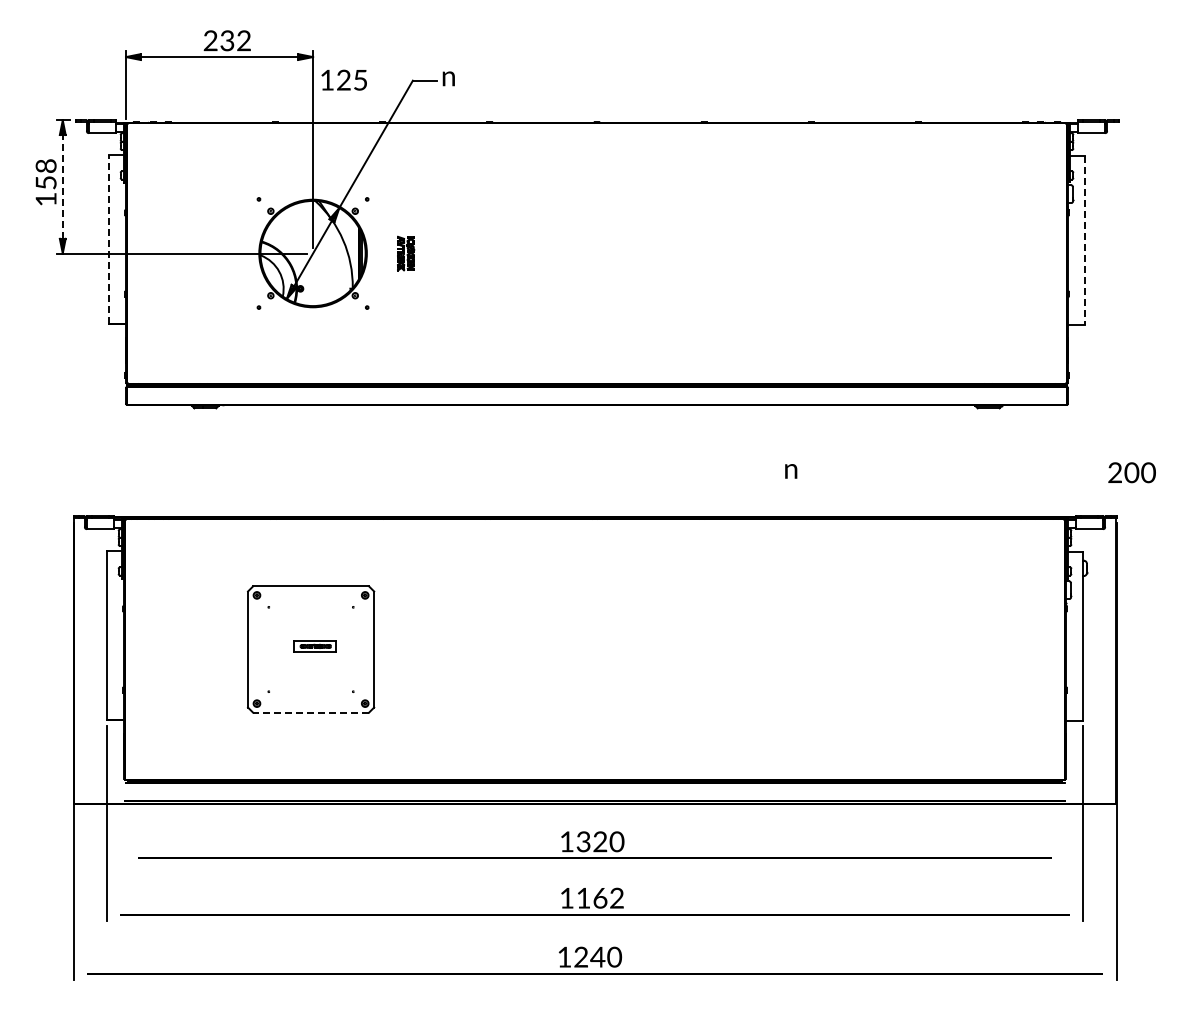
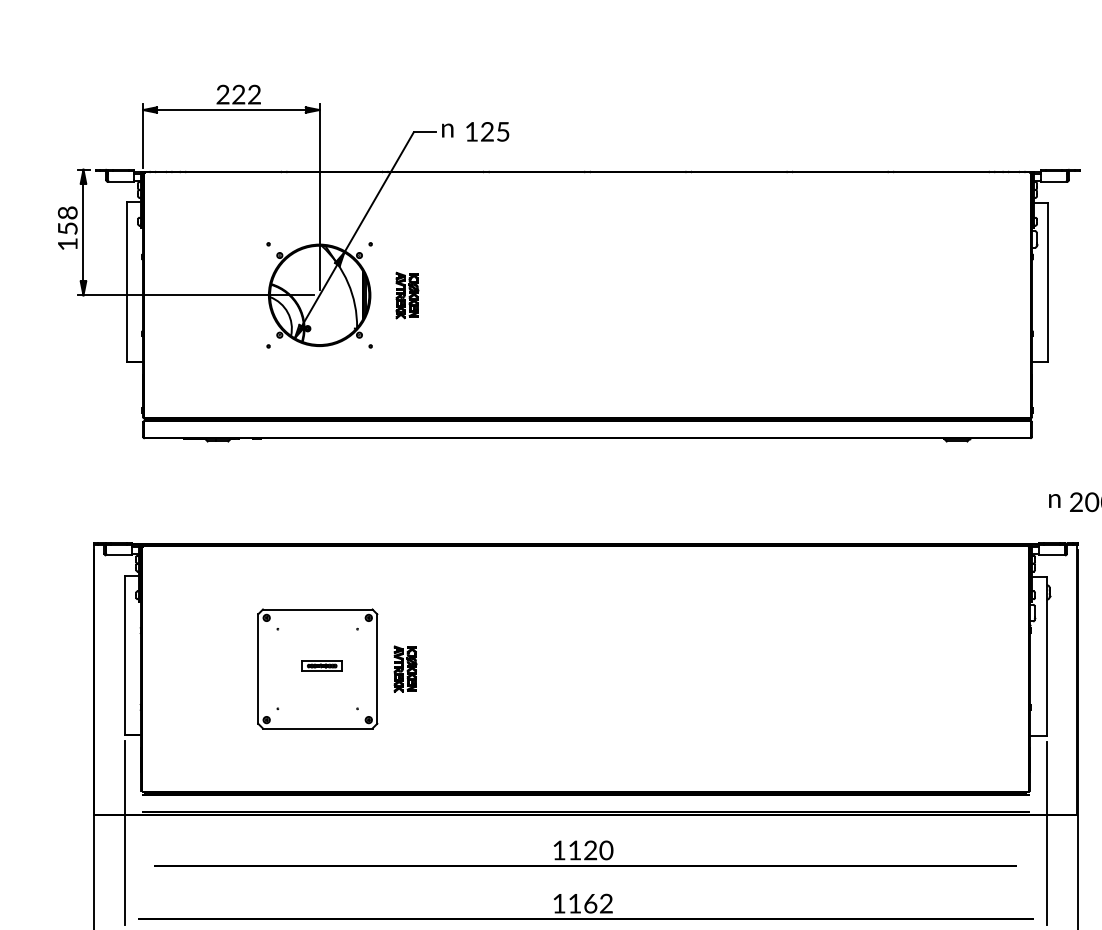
text: (227, 42) -> (238, 96), 232 -> 222
text: (343, 79) -> (487, 131), moved
line: (62, 186) -> (83, 232), dashed -> solid
line: (108, 239) -> (126, 282), dashed -> solid
line: (1085, 240) -> (1048, 283), dashed -> solid
part: (405, 253) -> (406, 295), size x1.43
text: (791, 471) -> (1055, 501), moved
part: (403, 649) -> (404, 668), added
line: (310, 712) -> (317, 728), dashed -> solid
text: (583, 841) -> (574, 850), 1320 -> 1120

